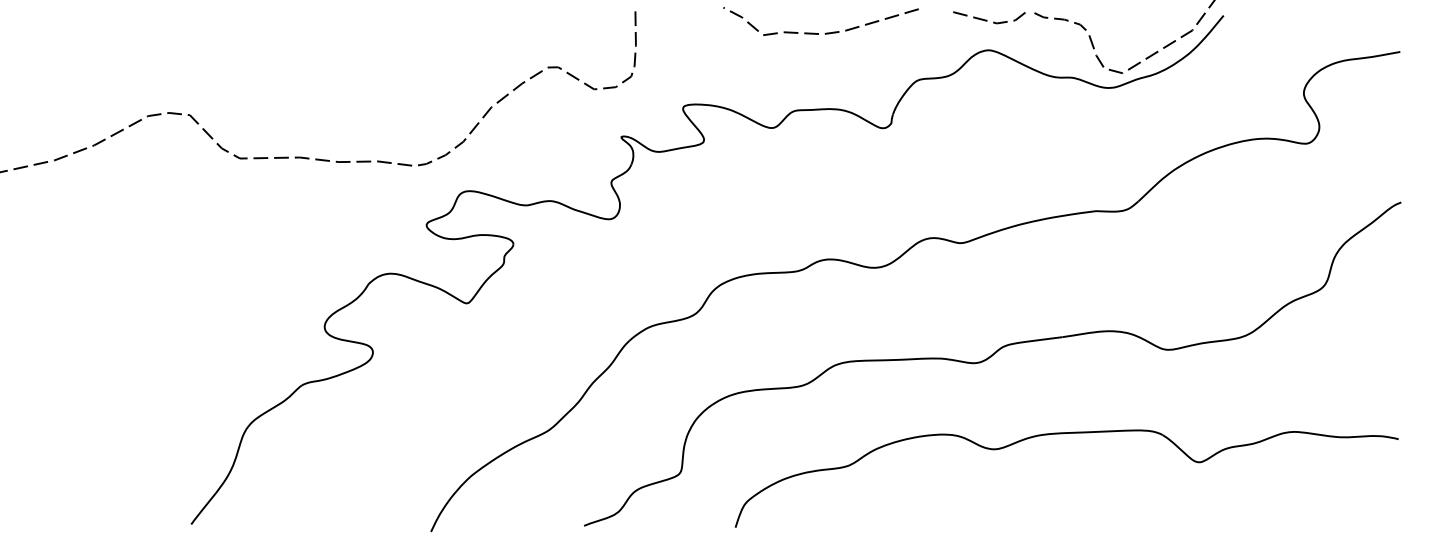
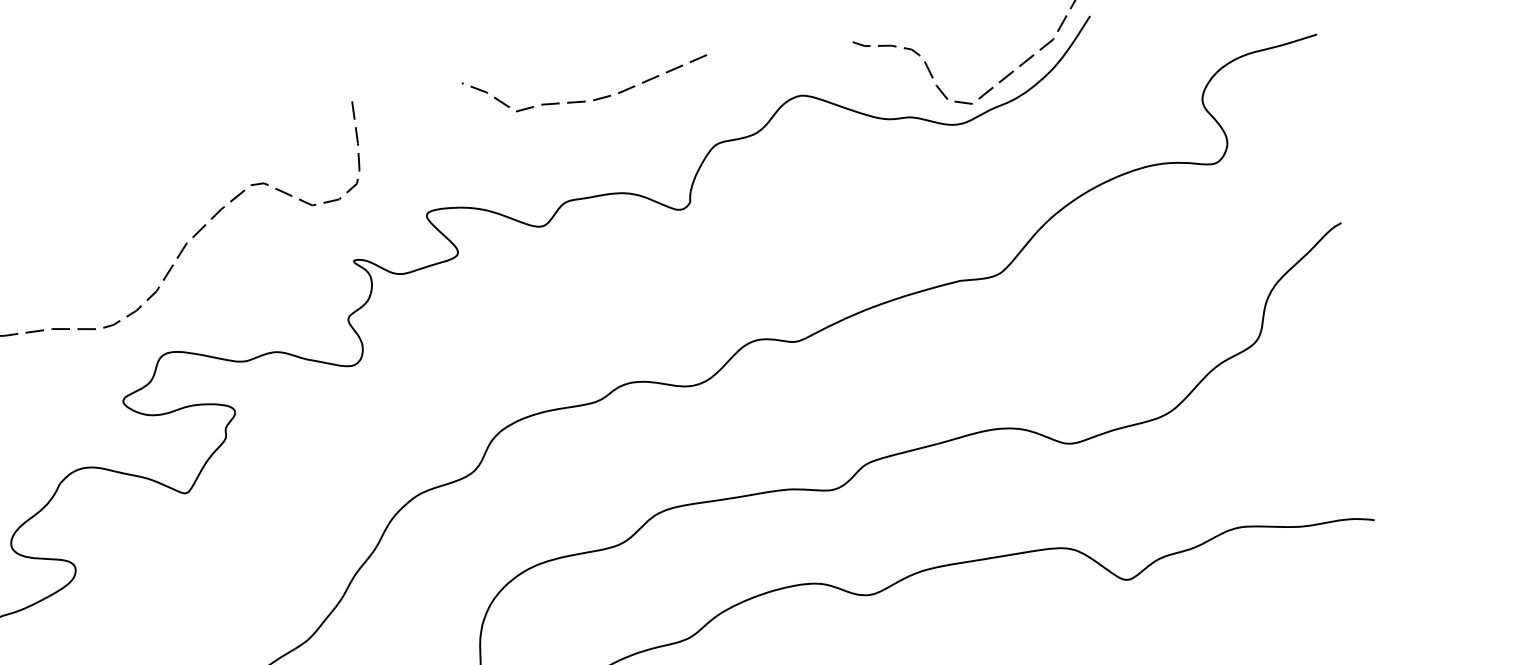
line: (986, 19) -> (793, 57), removed

